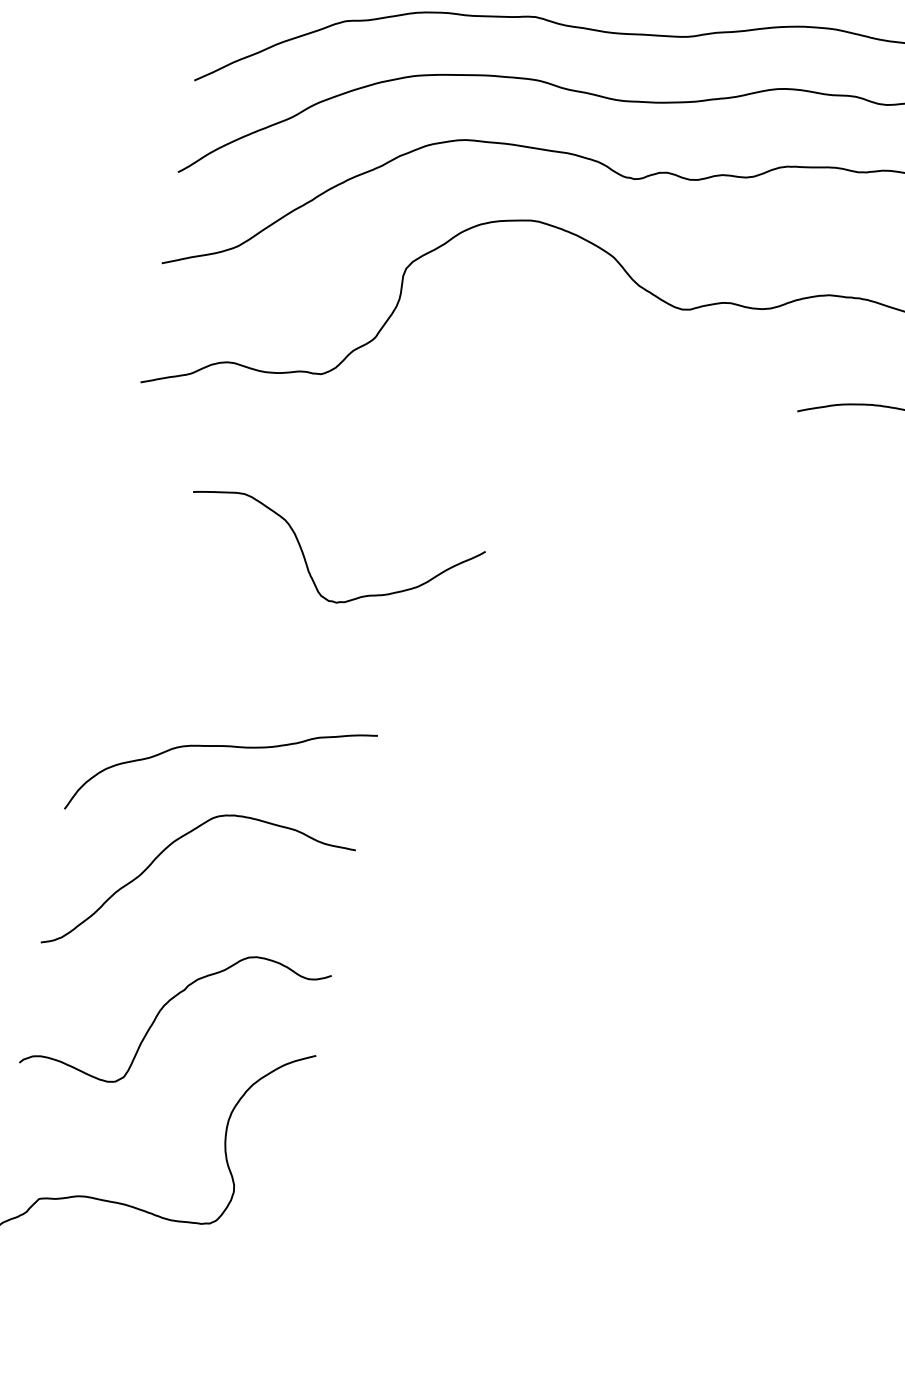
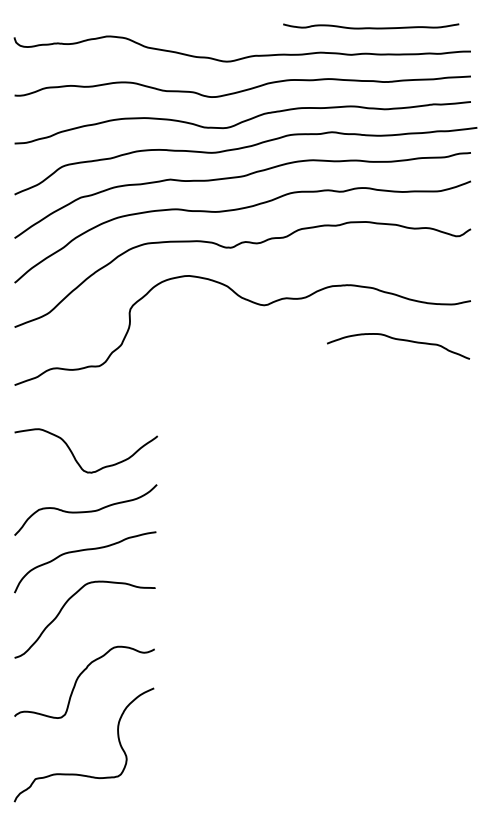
curve: (307, 560) -> (74, 455), moved
curve: (239, 667) -> (85, 511), added

